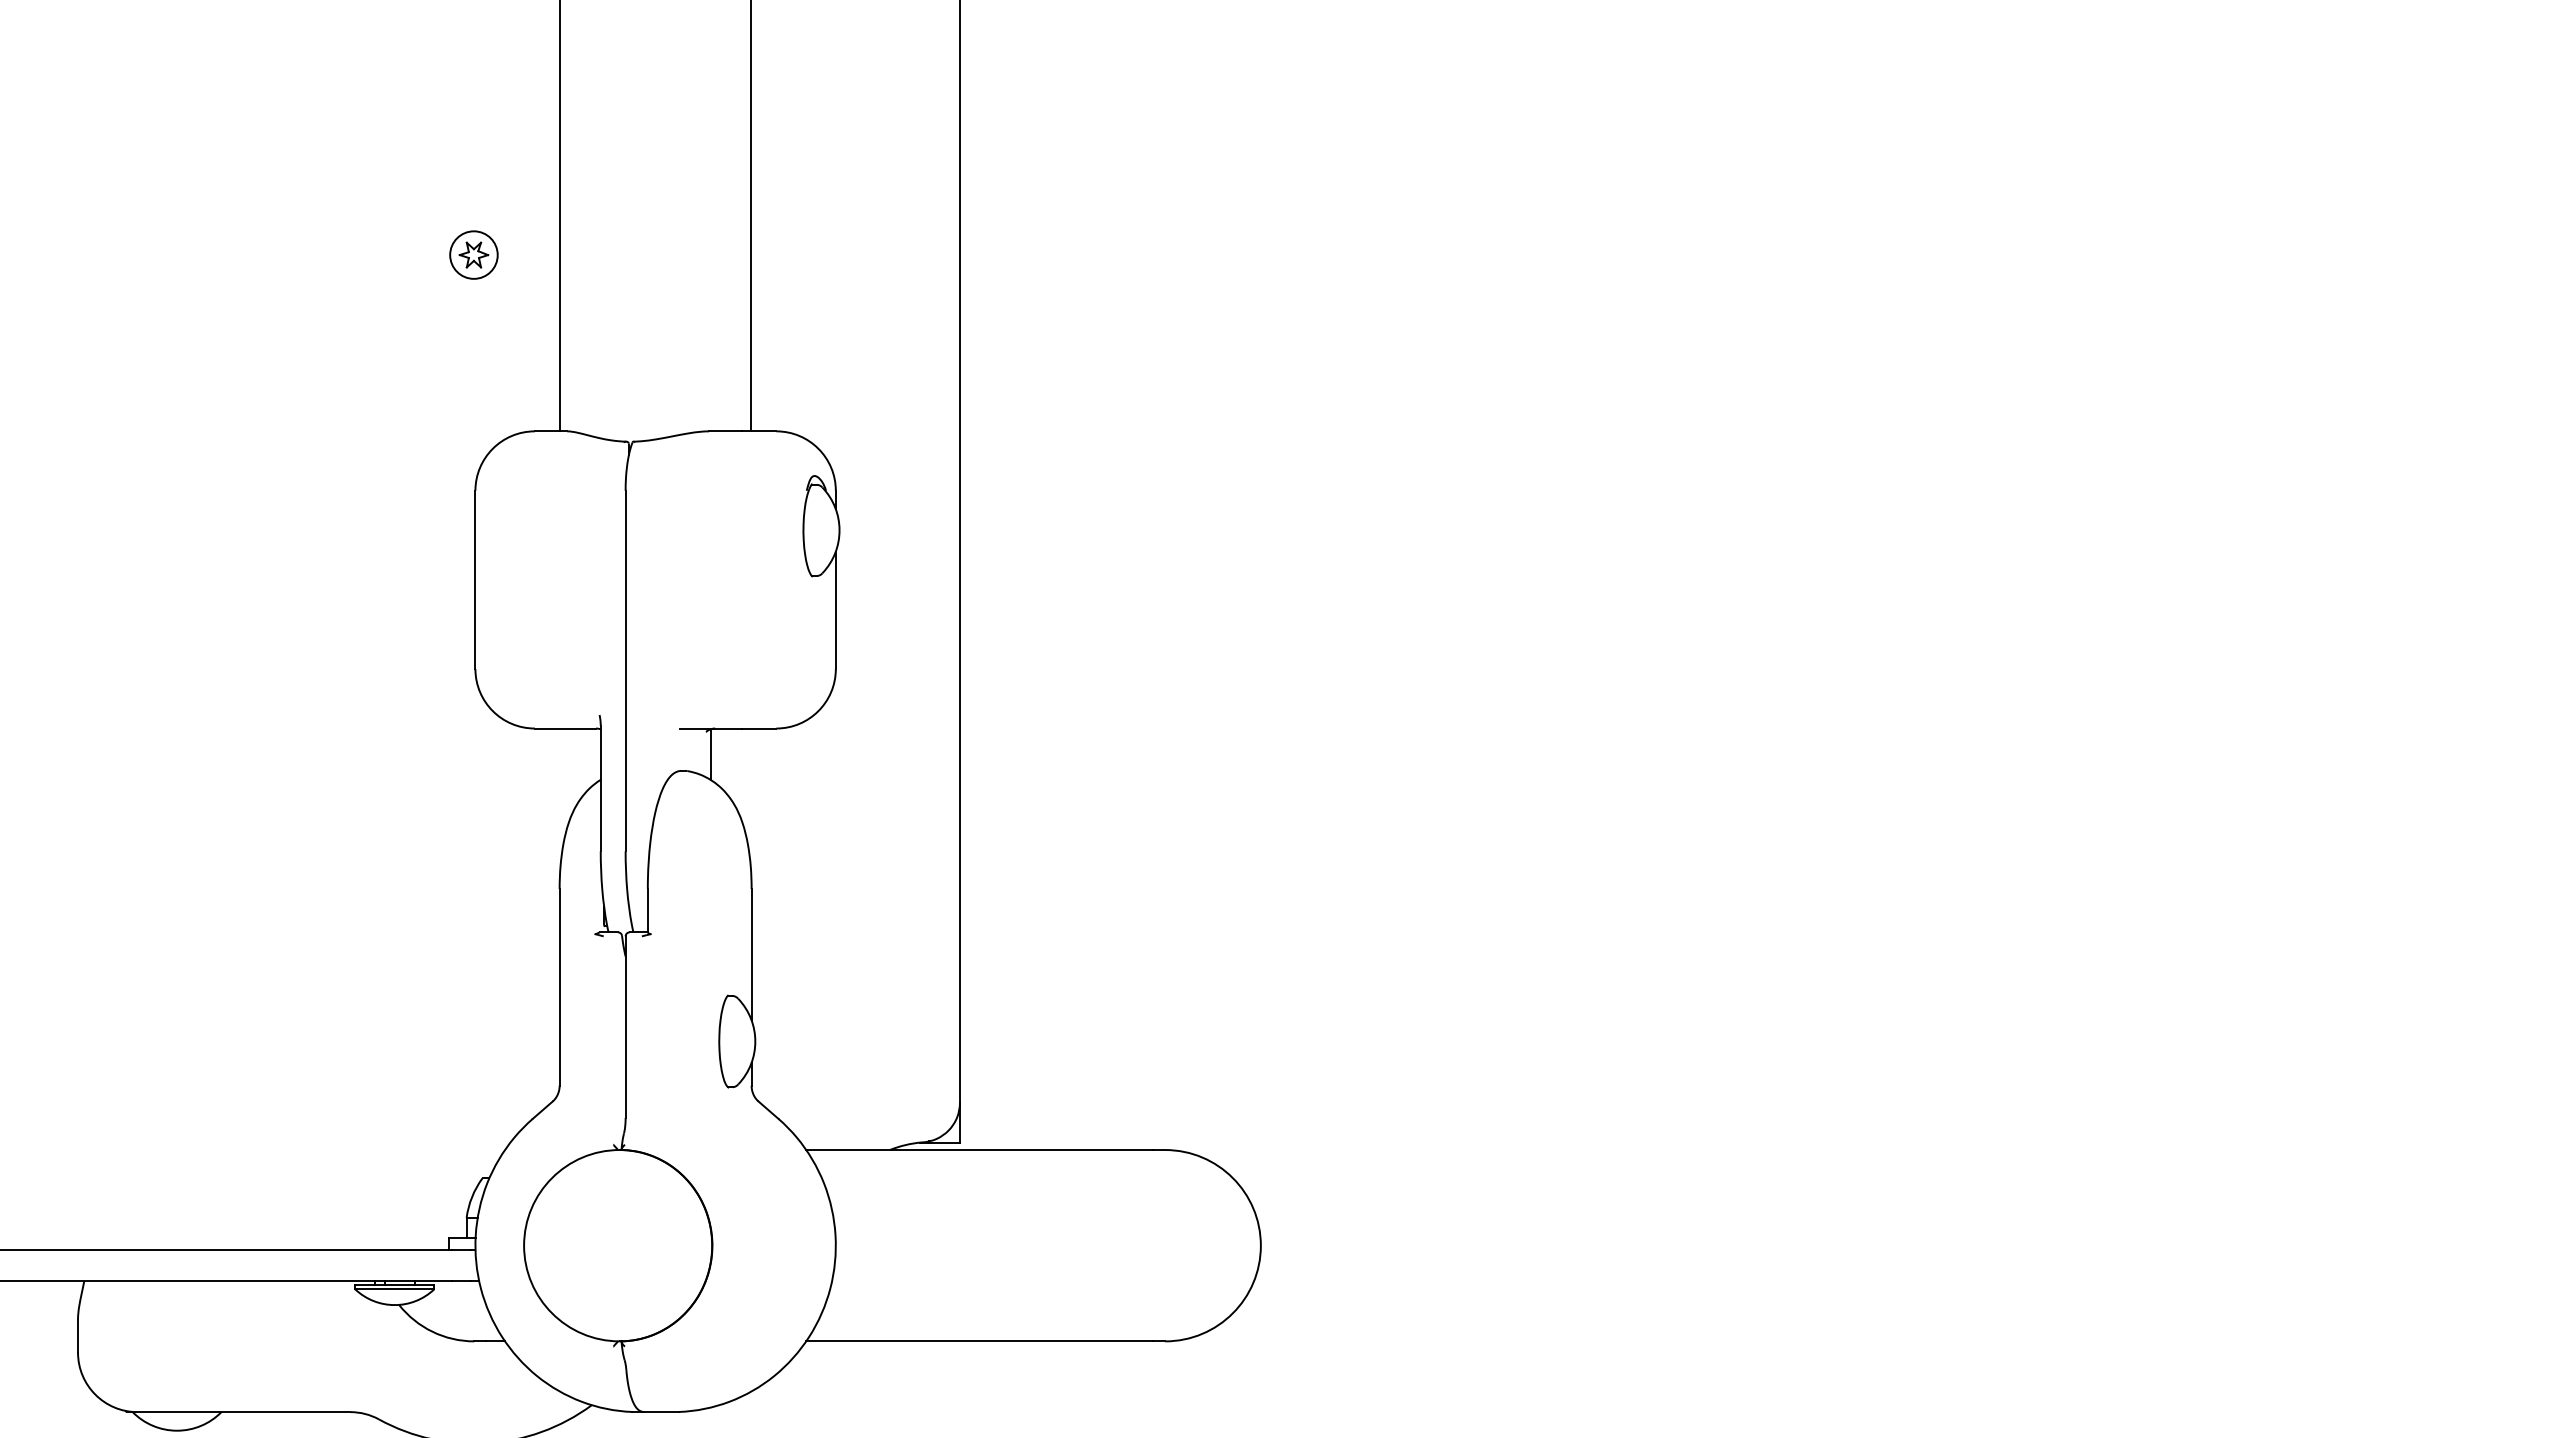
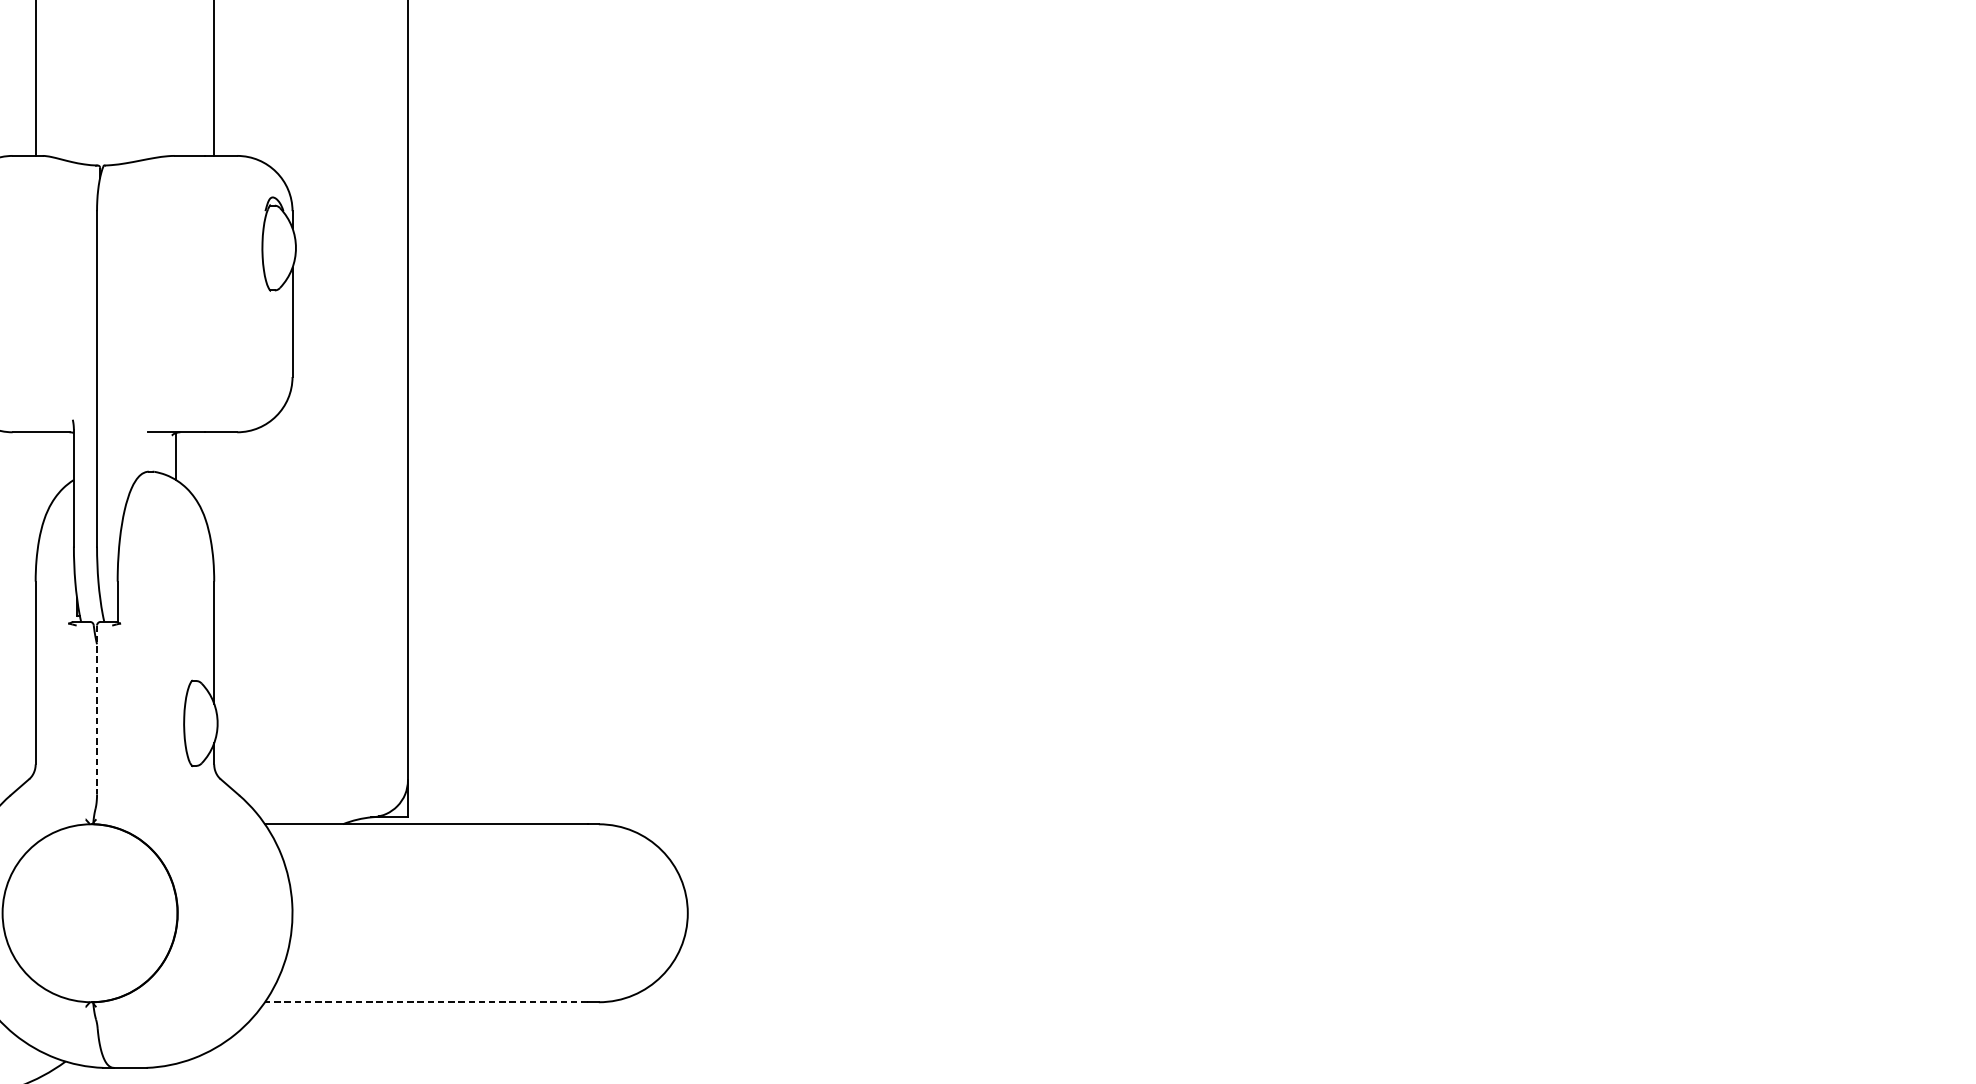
line: (625, 1027) -> (96, 710), solid -> dashed
line: (979, 1341) -> (426, 1002), solid -> dashed

